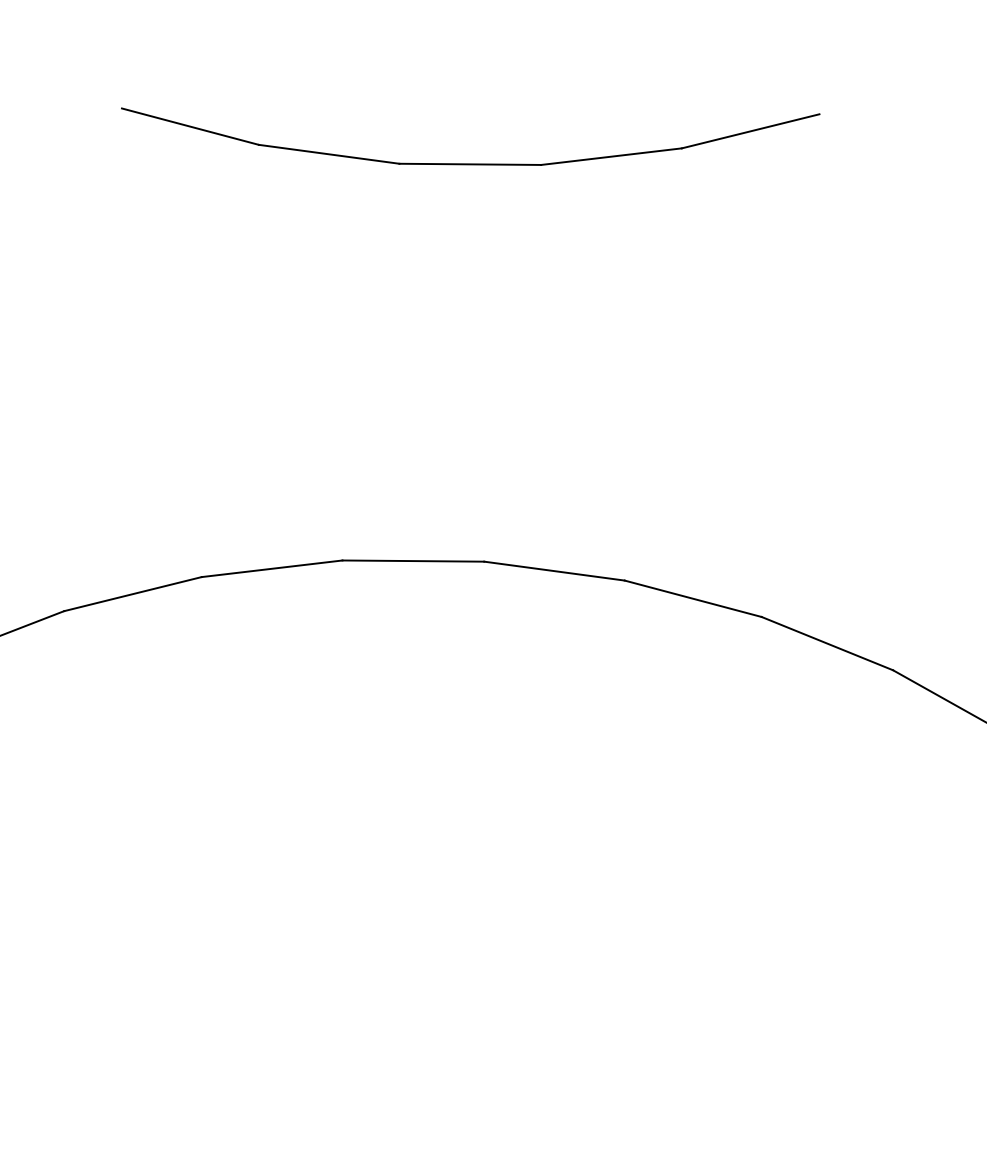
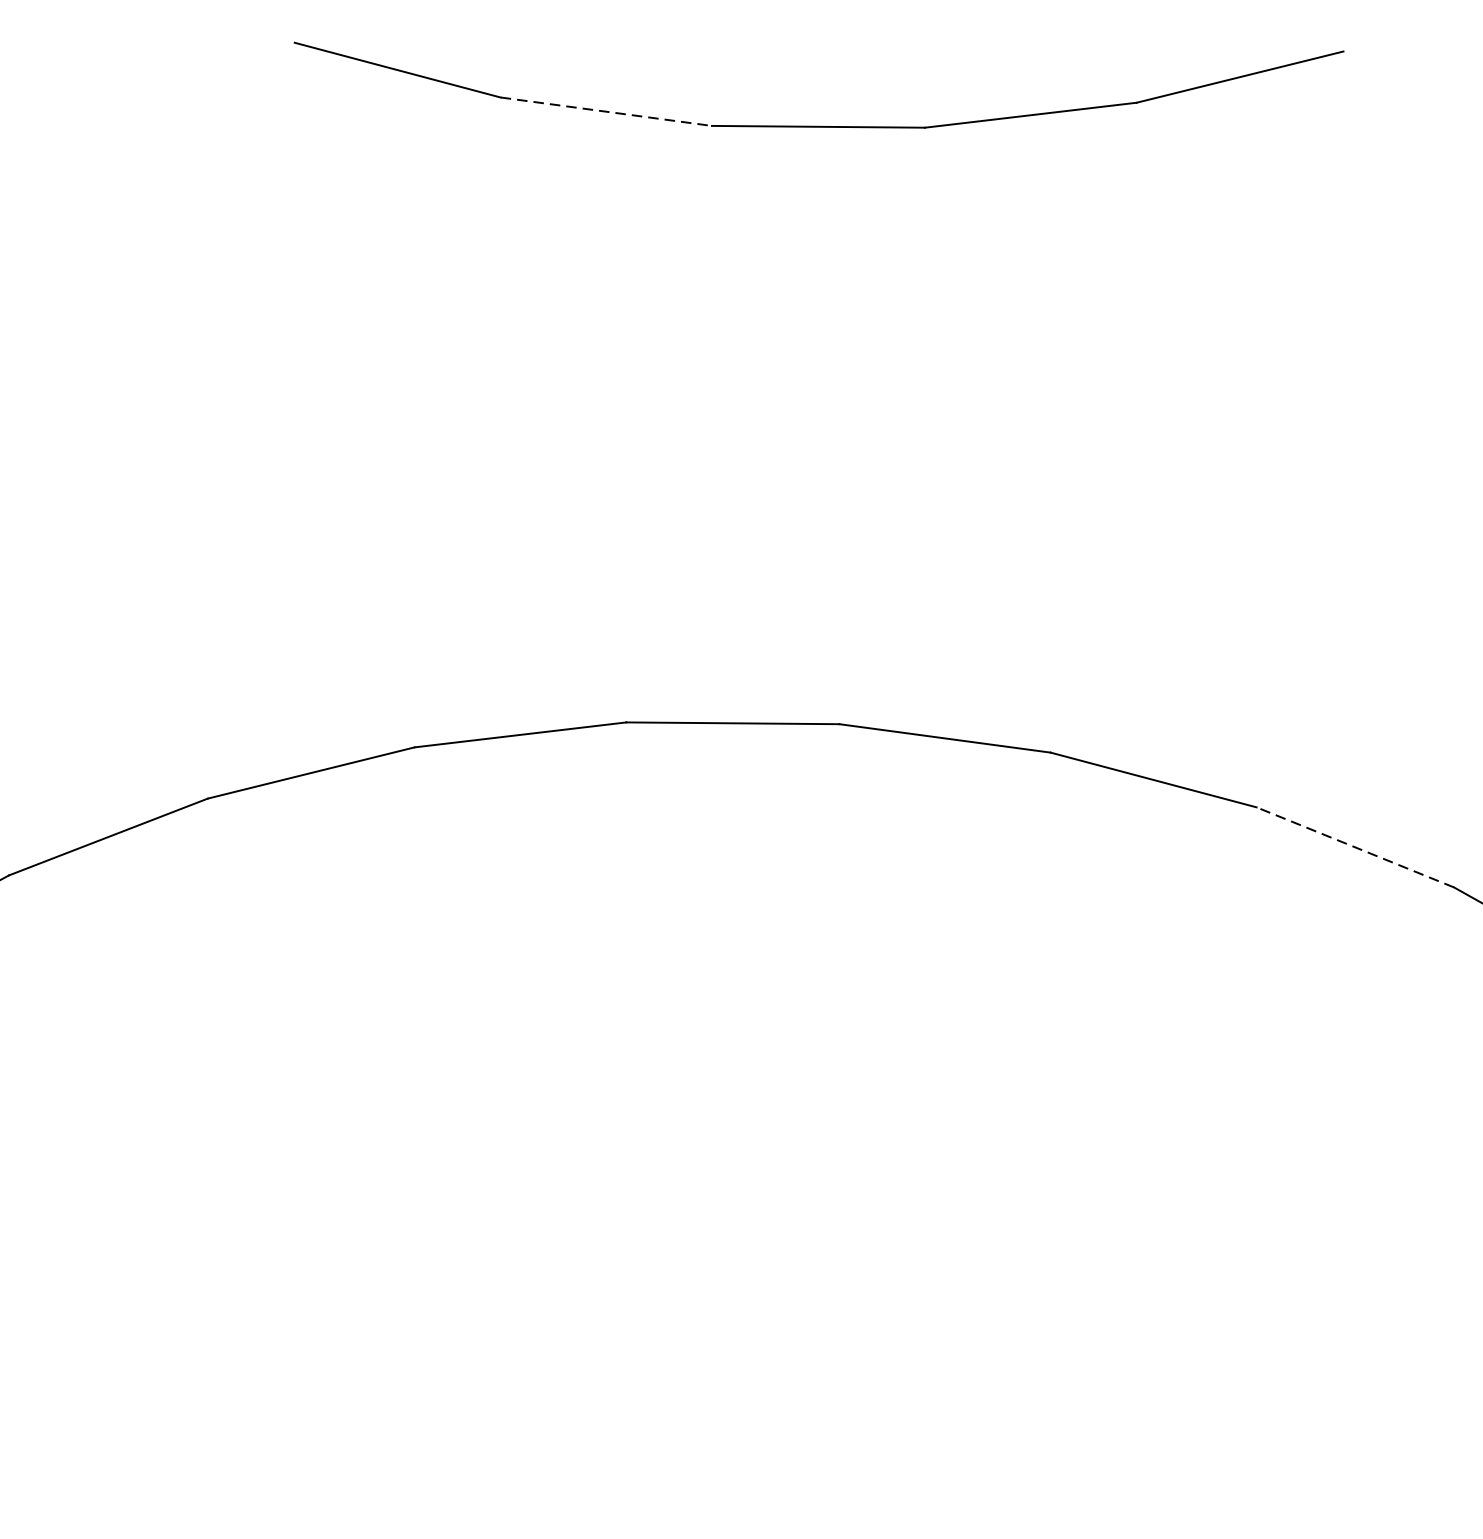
line: (329, 154) -> (606, 111), solid -> dashed
line: (827, 643) -> (1355, 847), solid -> dashed

